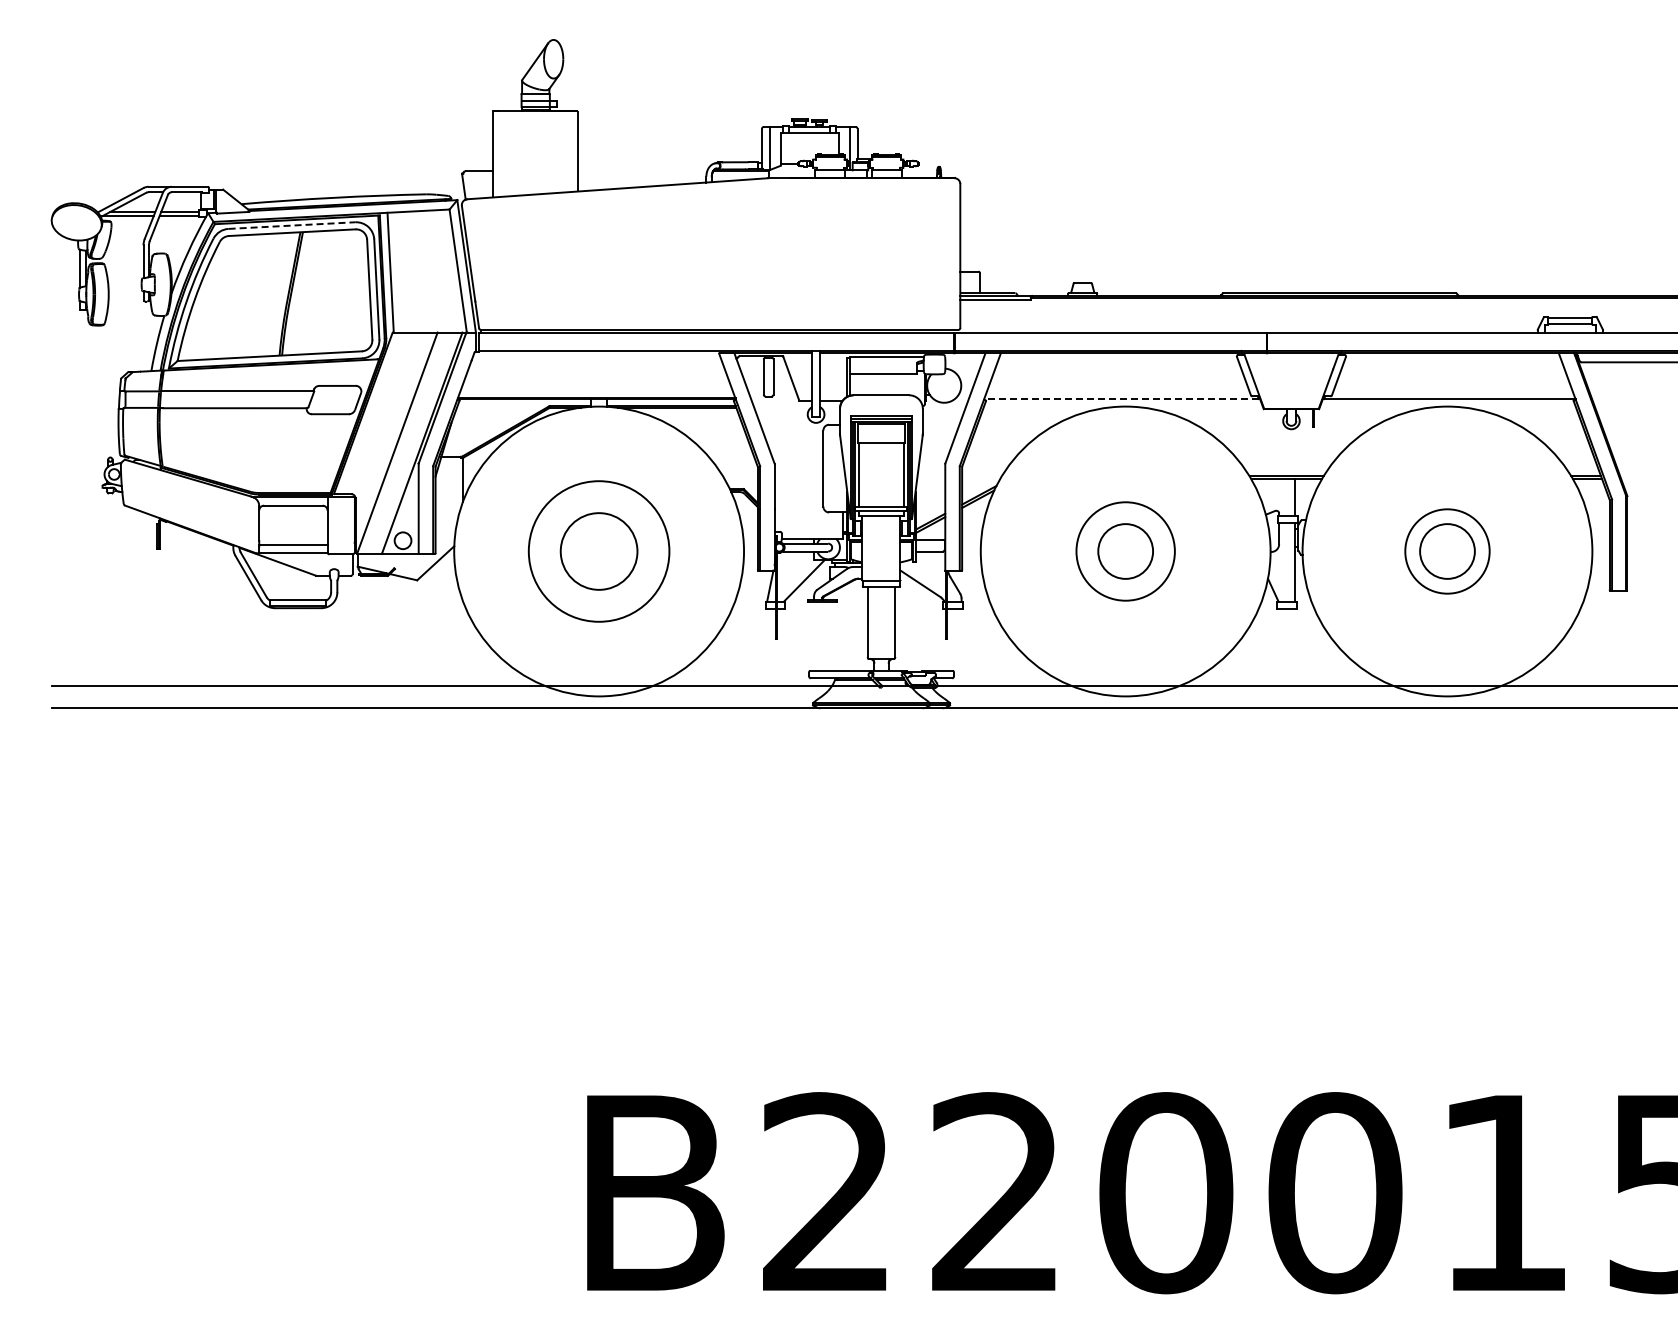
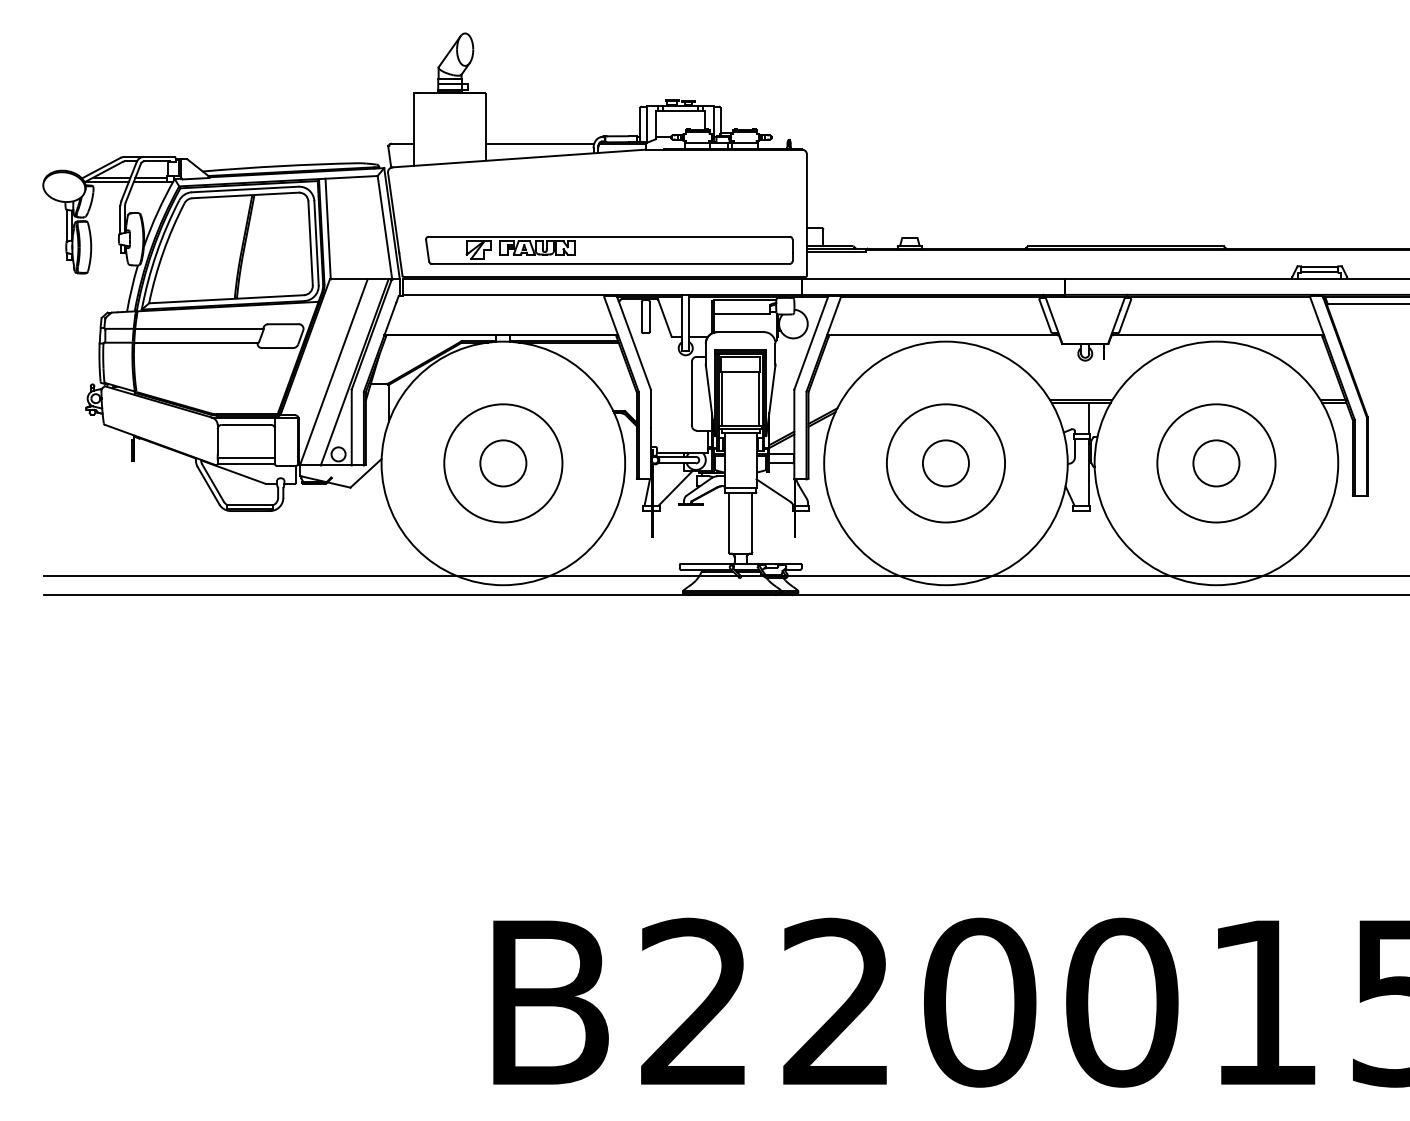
line: (642, 171) -> (539, 144), added
line: (292, 225) -> (245, 189), dashed -> solid
part: (724, 297) -> (608, 249), added
line: (1121, 399) -> (942, 335), dashed -> solid
circle: (598, 551) -> (502, 463), size x0.71
circle: (1125, 551) -> (945, 463), size x1.43
circle: (1447, 551) -> (1216, 463), size x1.67

